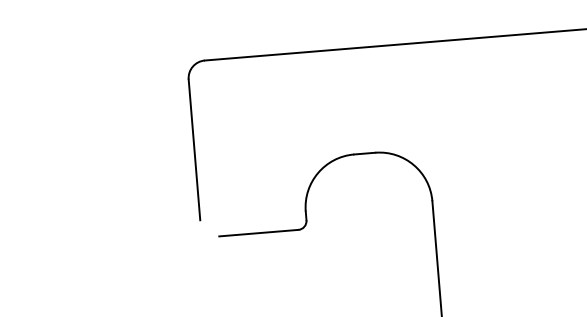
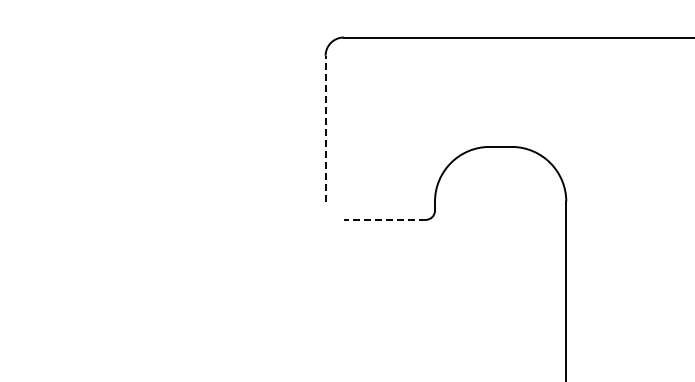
line: (194, 149) -> (325, 128), solid -> dashed
line: (258, 232) -> (384, 219), solid -> dashed

